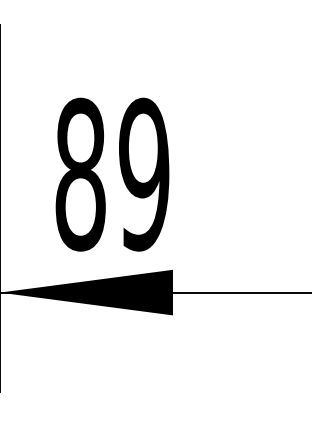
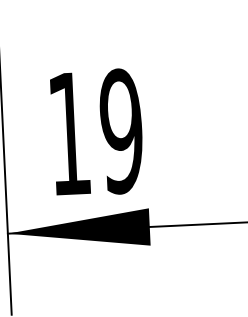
text: (80, 174) -> (69, 133), 89 -> 19

